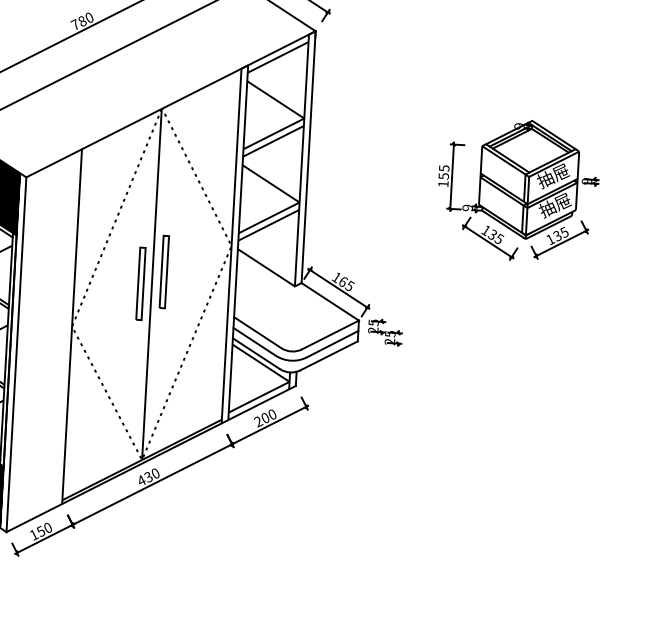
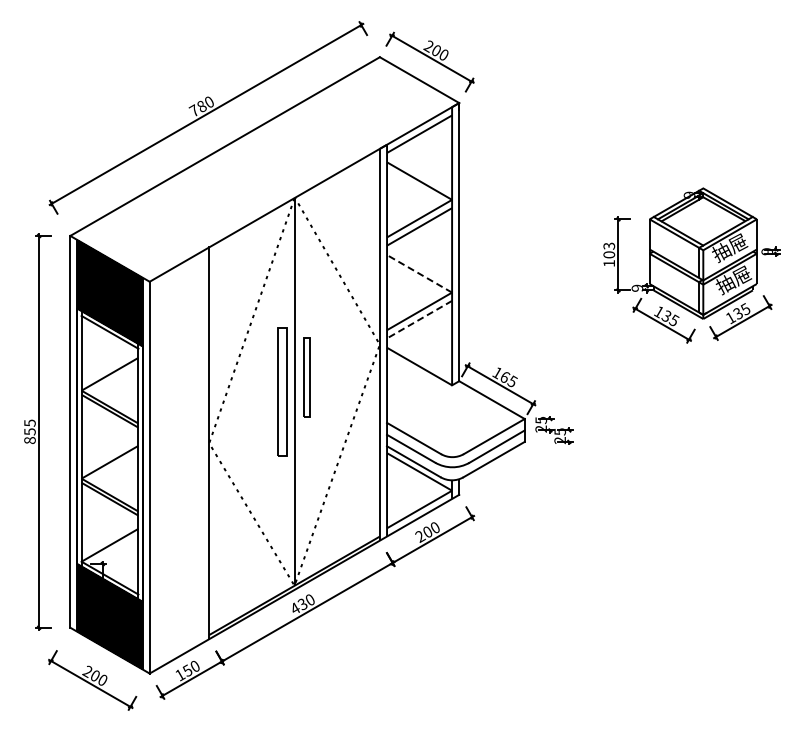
text: (443, 172) -> (608, 250), 155 -> 103
line: (271, 183) -> (419, 273), solid -> dashed
line: (268, 225) -> (419, 319), solid -> dashed
part: (140, 283) -> (281, 391), size x1.6

